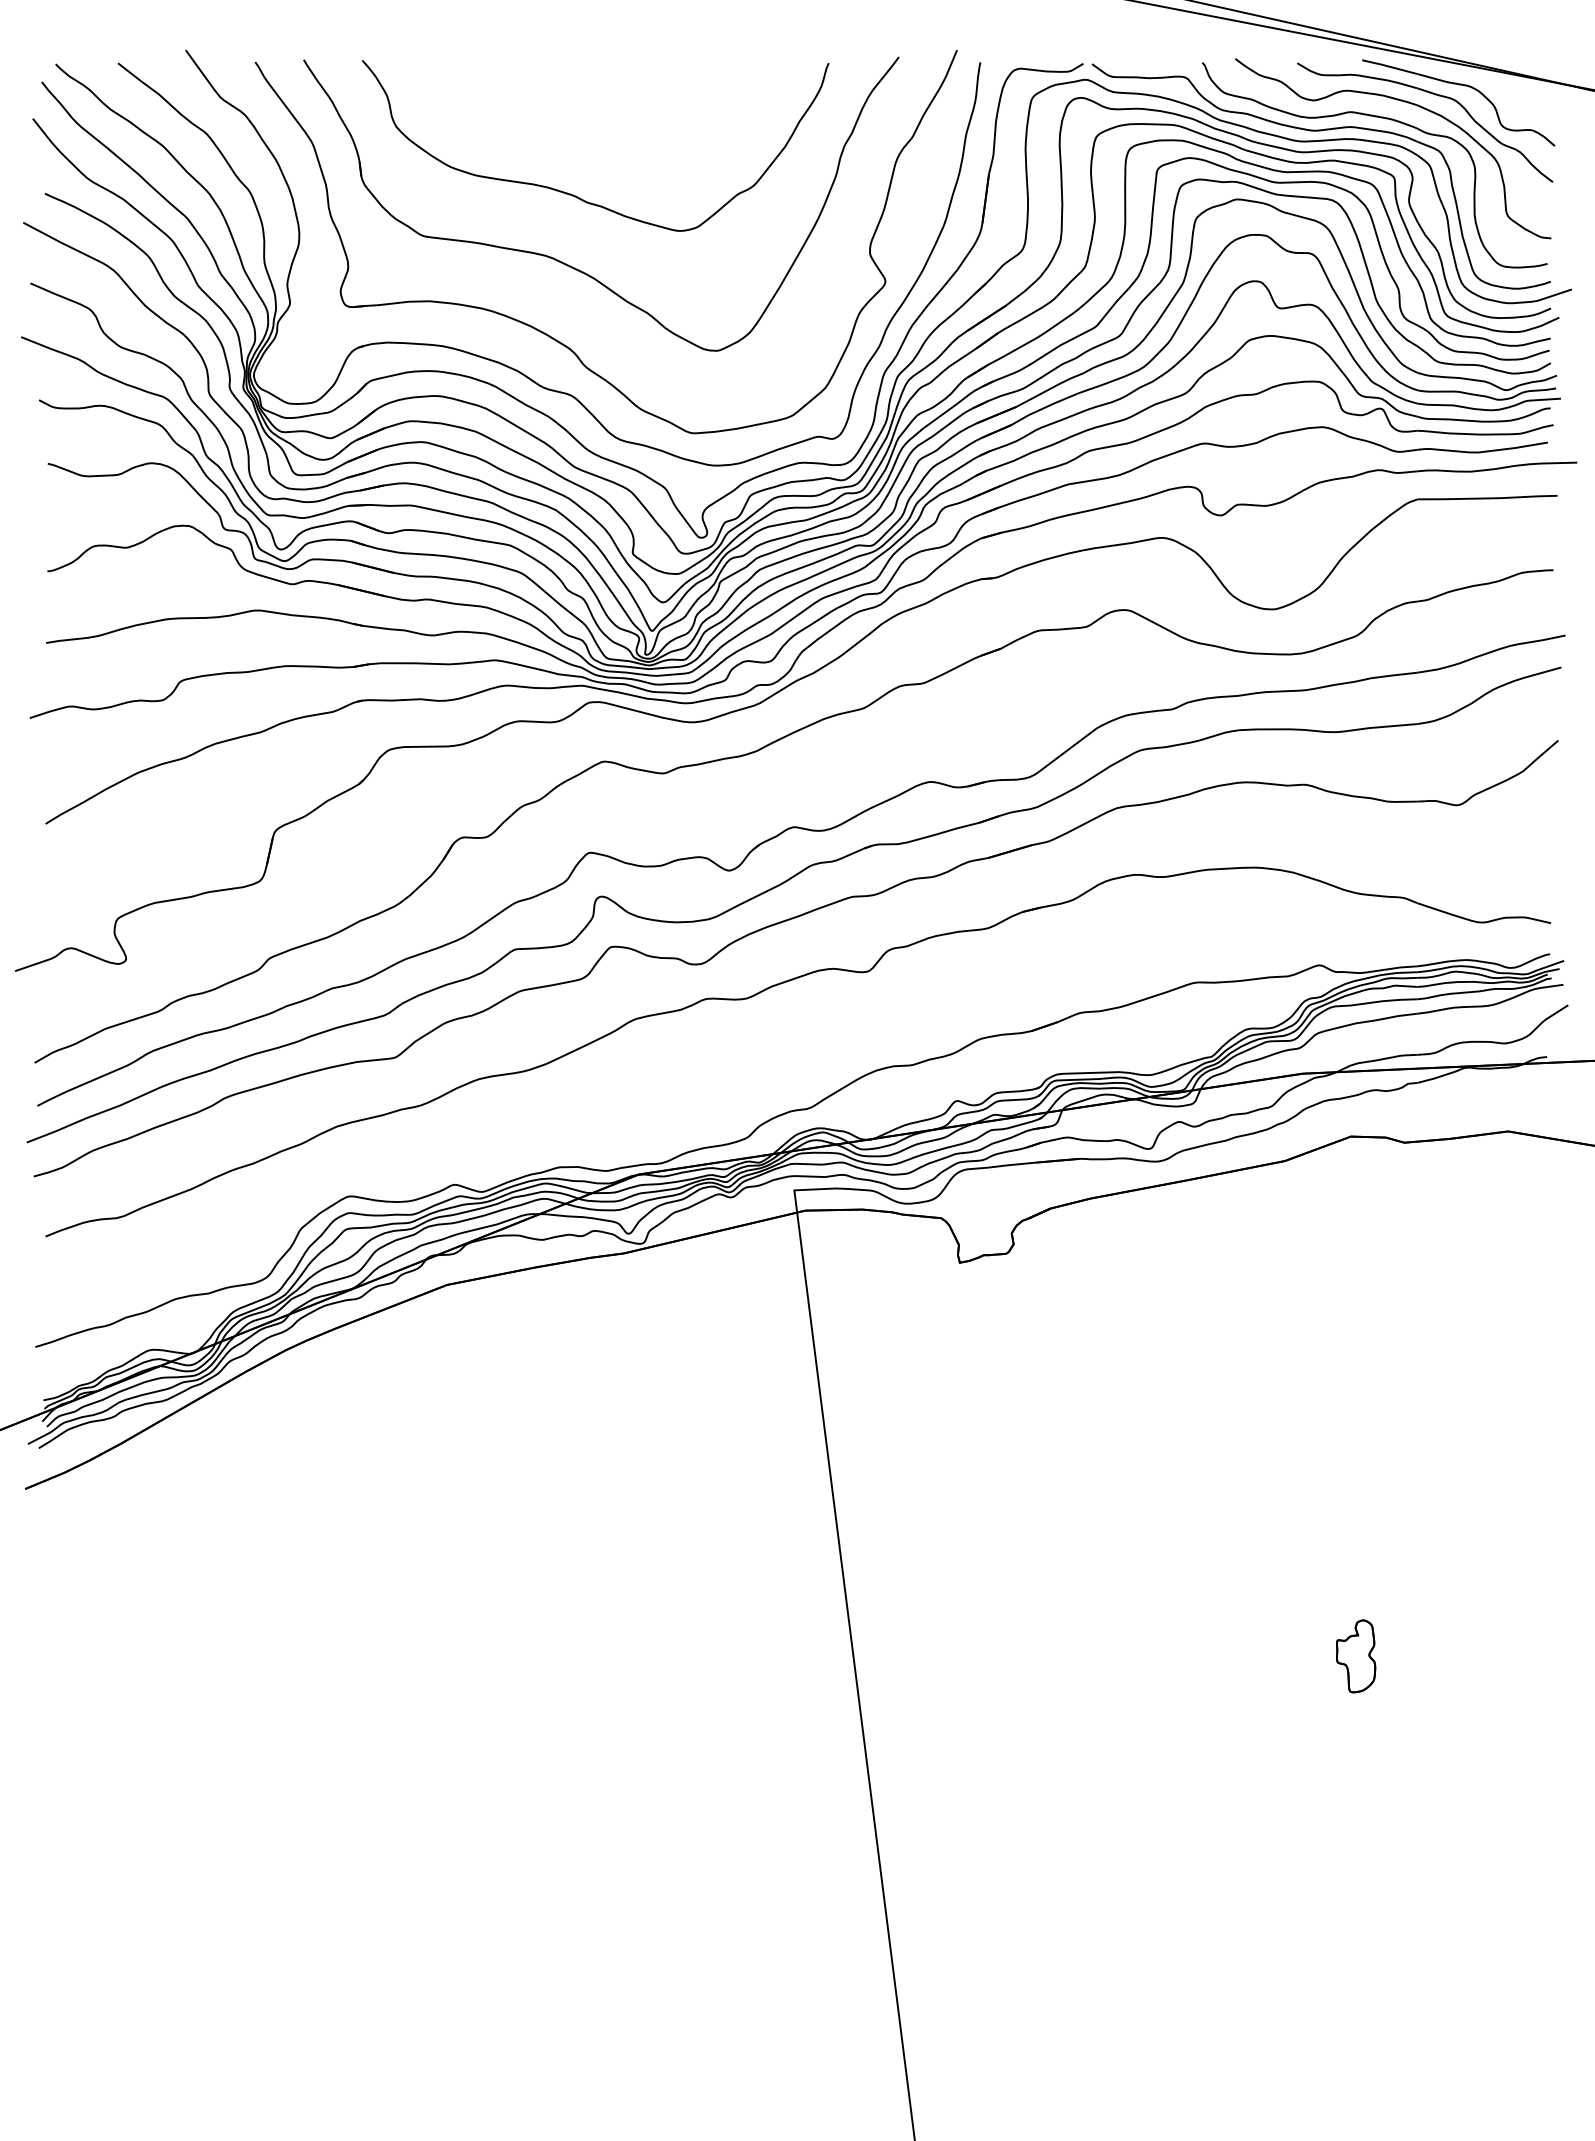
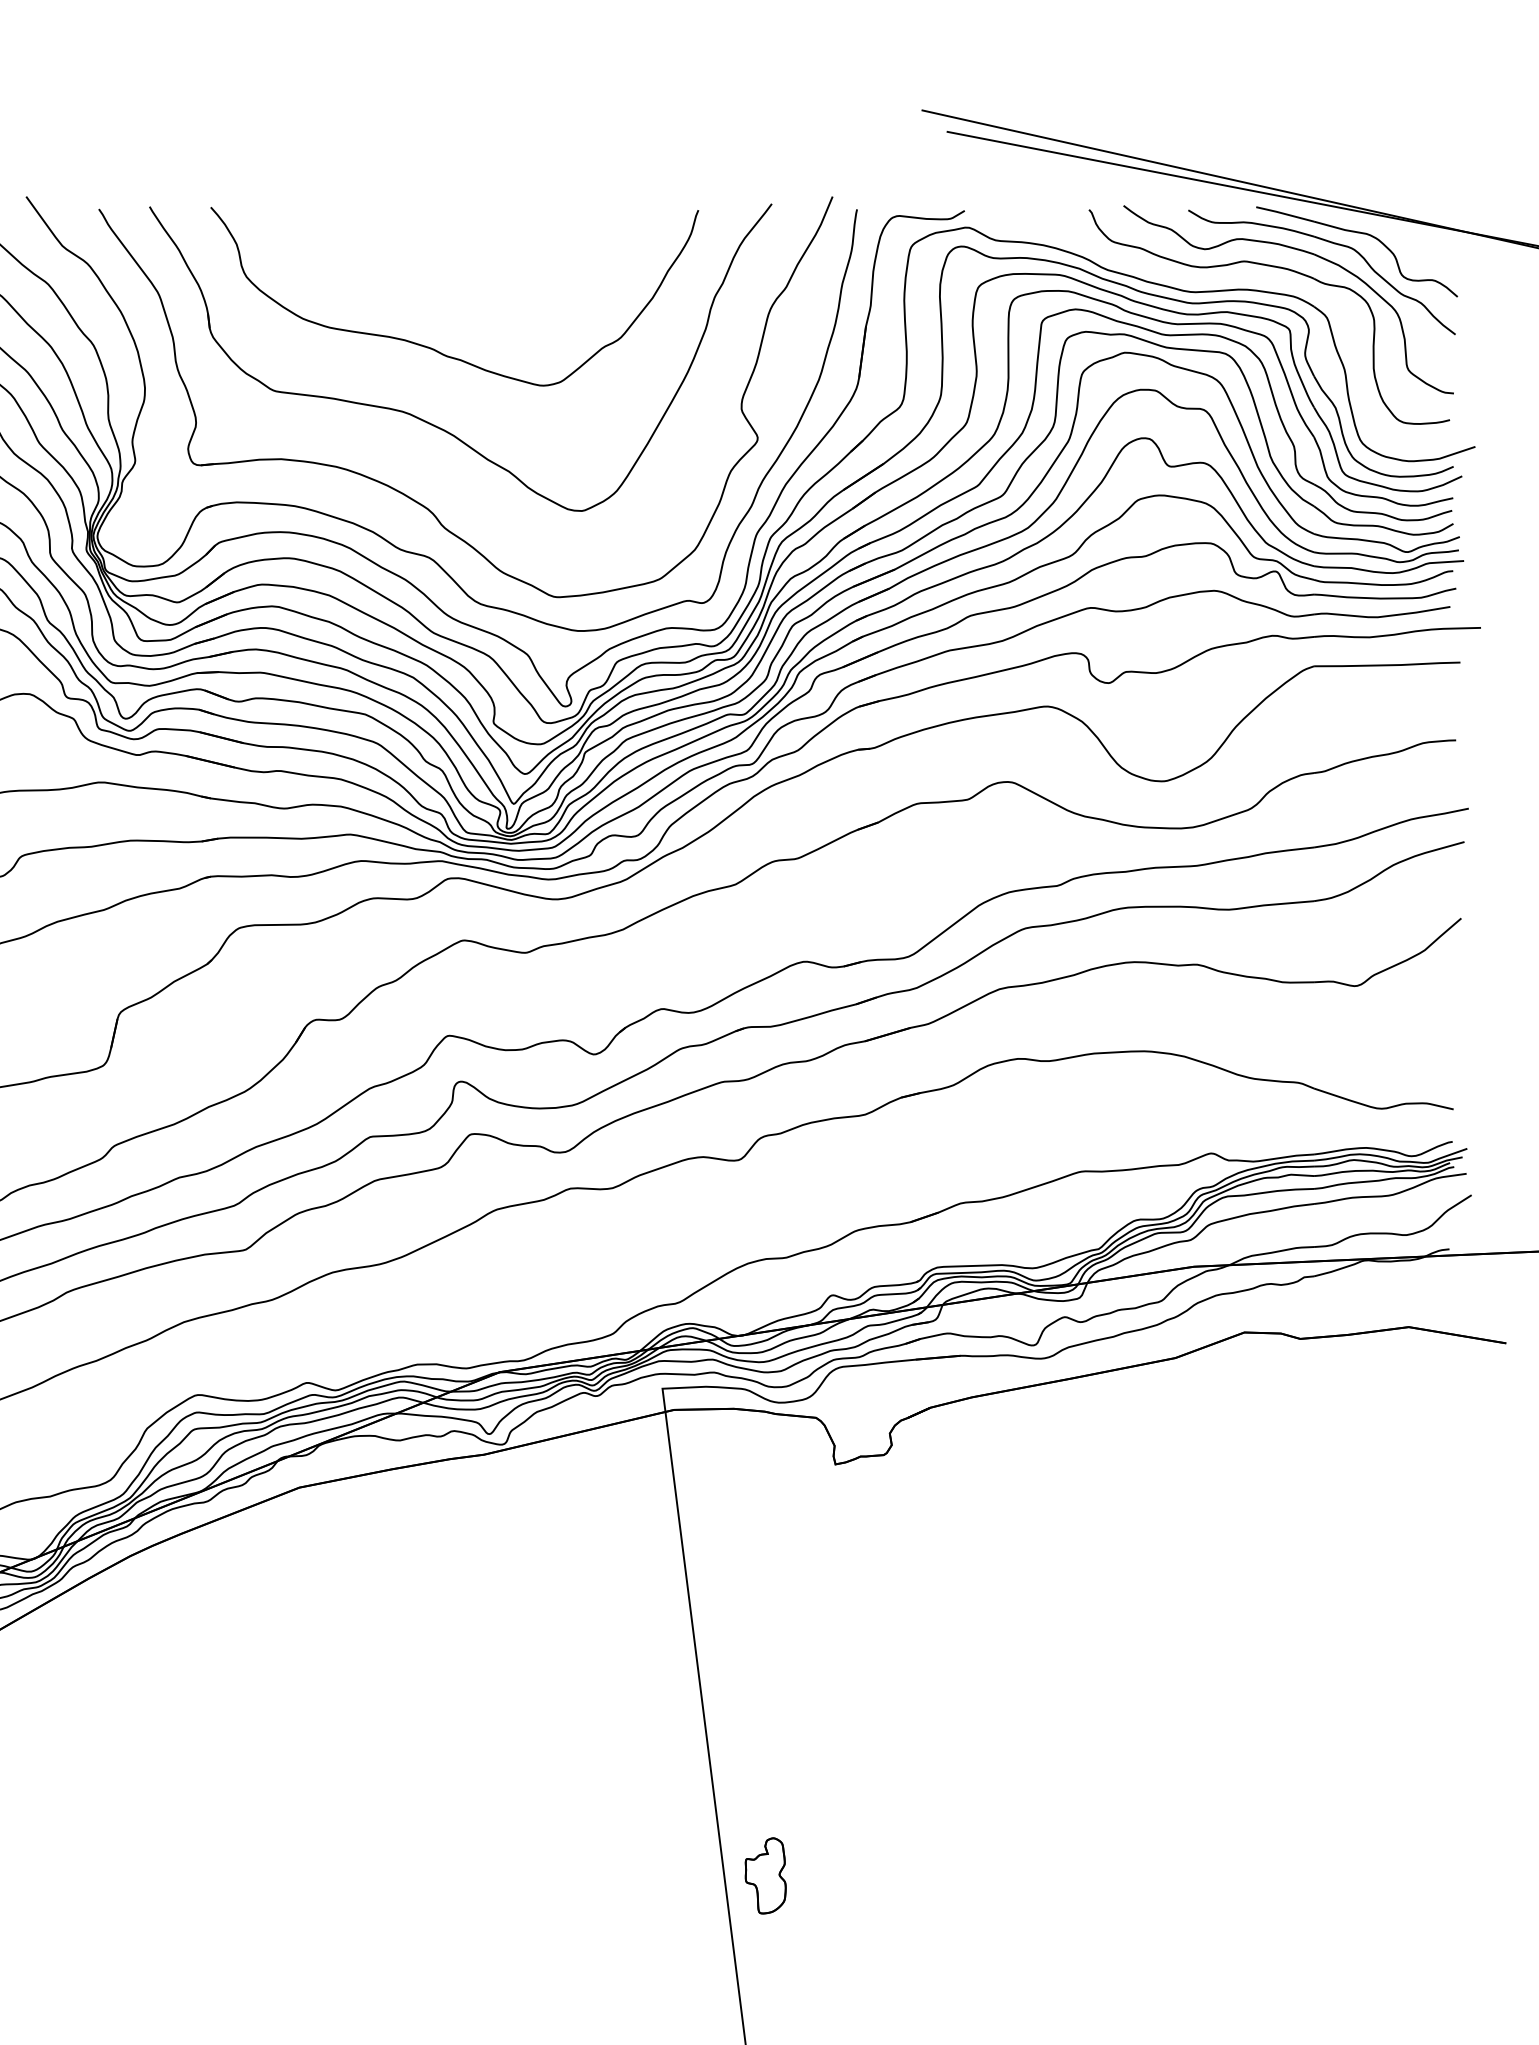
part: (1320, 131) -> (1212, 281), removed
part: (1356, 1656) -> (766, 1876), moved

